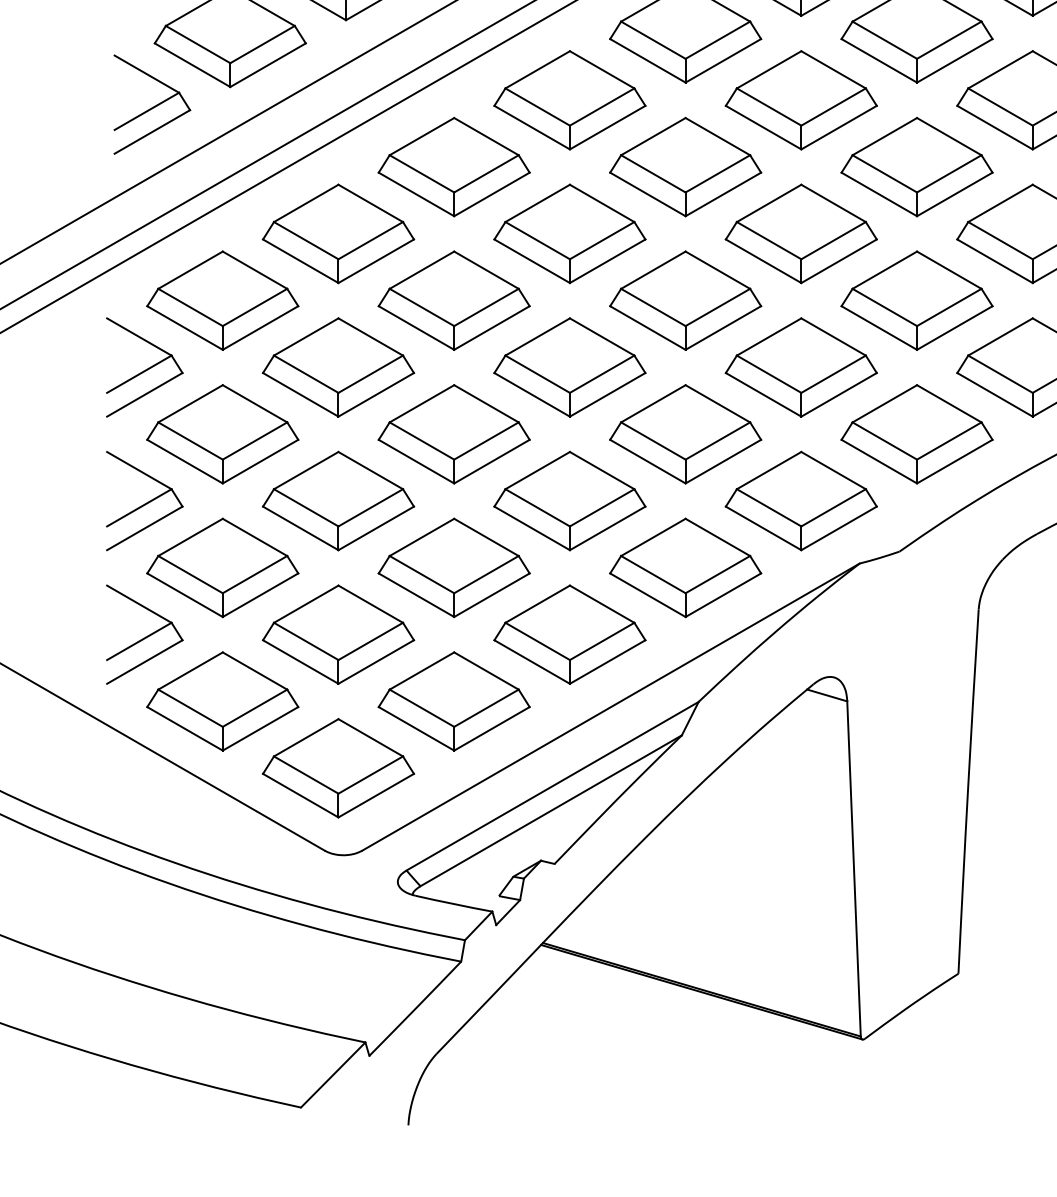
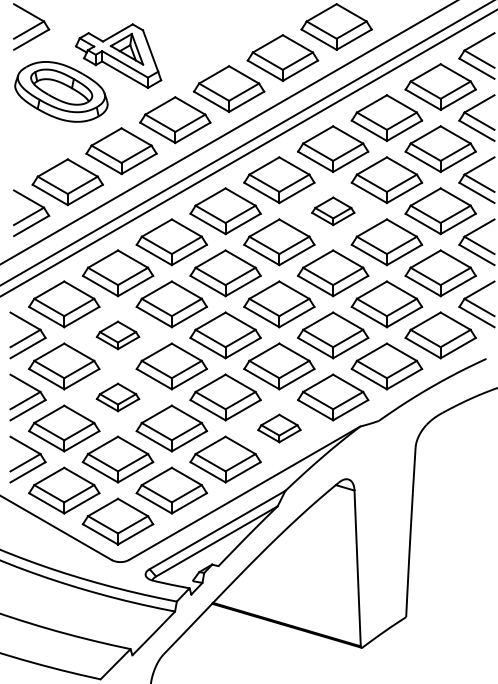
part: (802, 100) -> (333, 211), size x0.6
part: (337, 367) -> (117, 335), size x0.6
part: (337, 501) -> (117, 397), size x0.6
part: (685, 567) -> (279, 428), size x0.6

